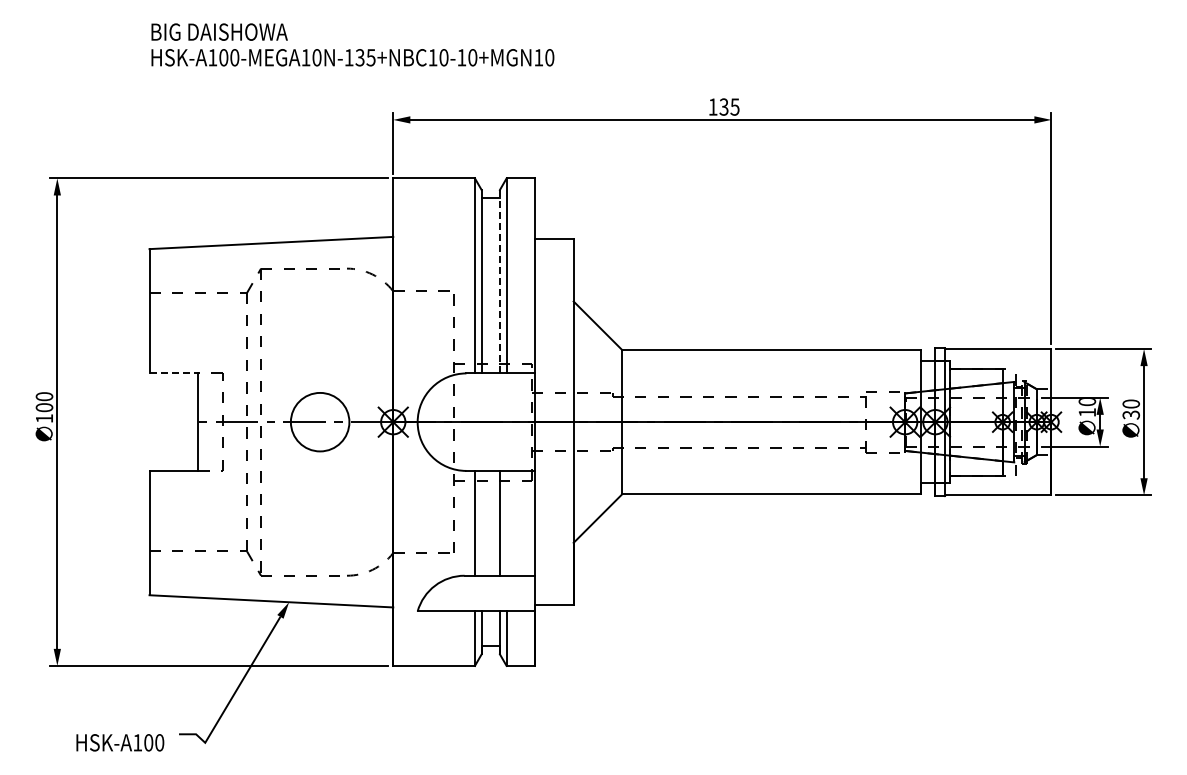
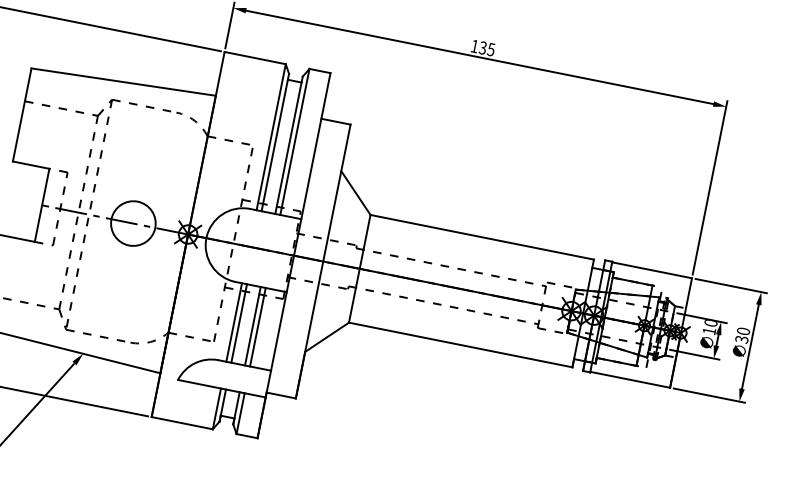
line: (499, 281) -> (288, 145), dashed -> solid
line: (174, 373) -> (31, 165), dashed -> solid
line: (481, 522) -> (239, 322), added
line: (506, 522) -> (257, 326), added

